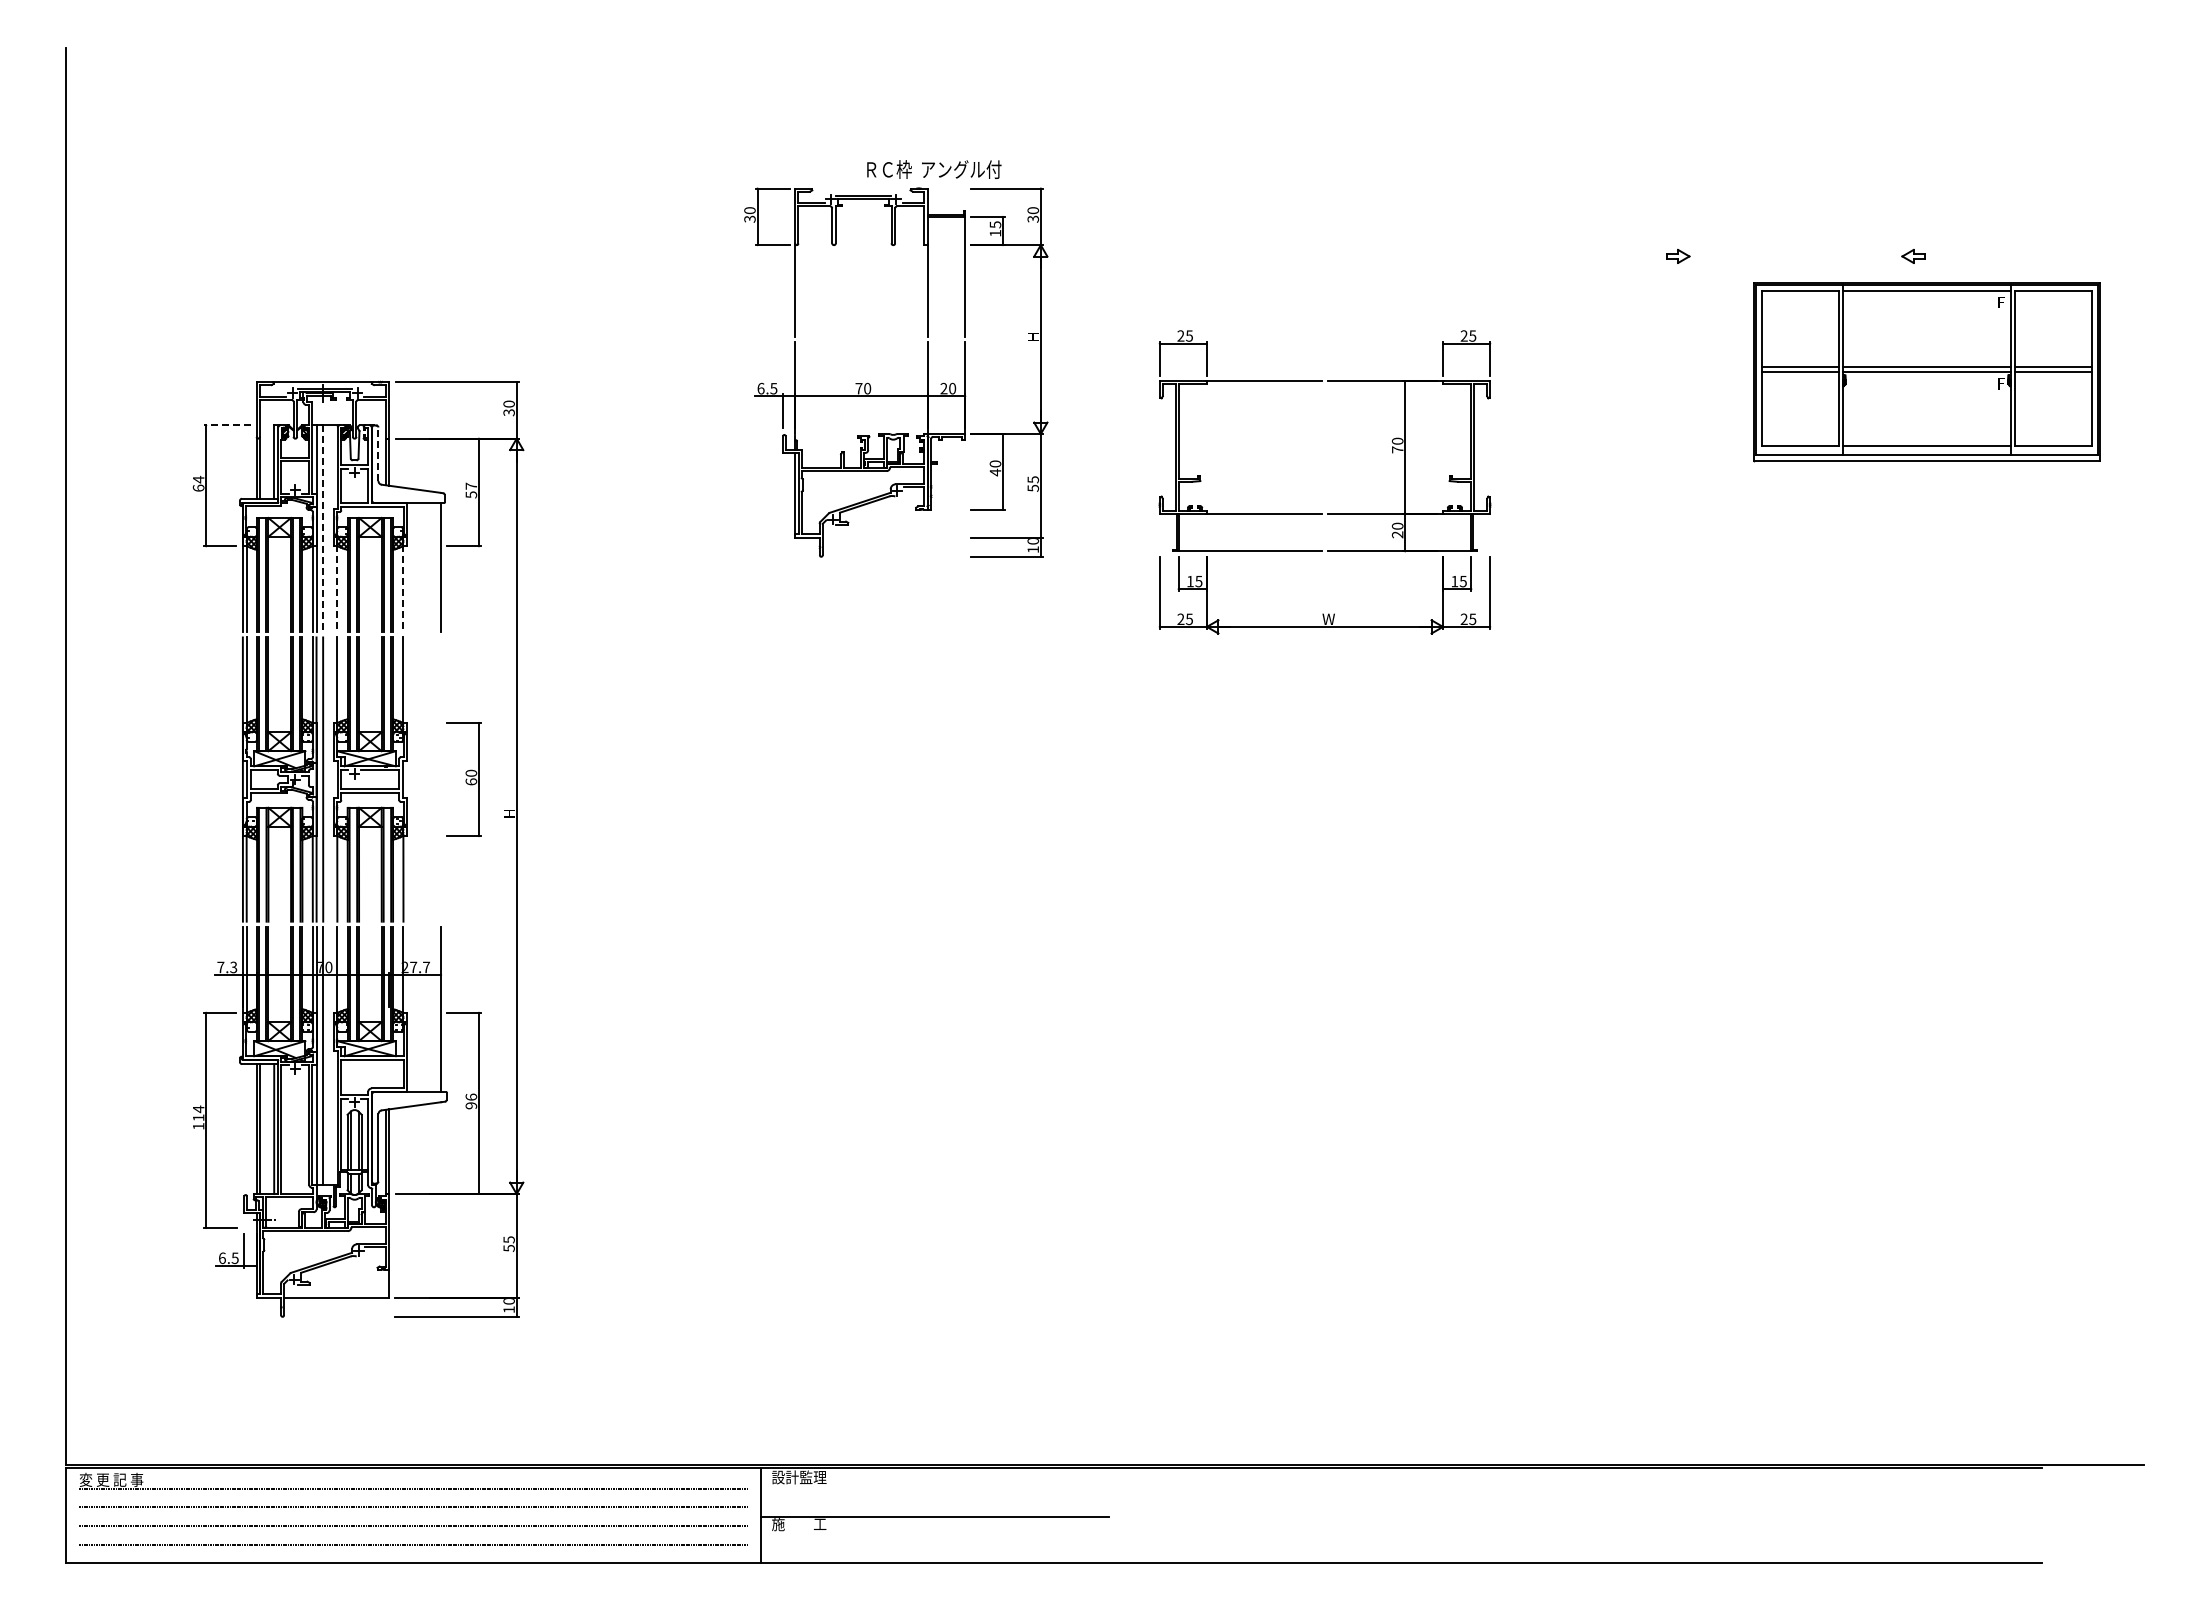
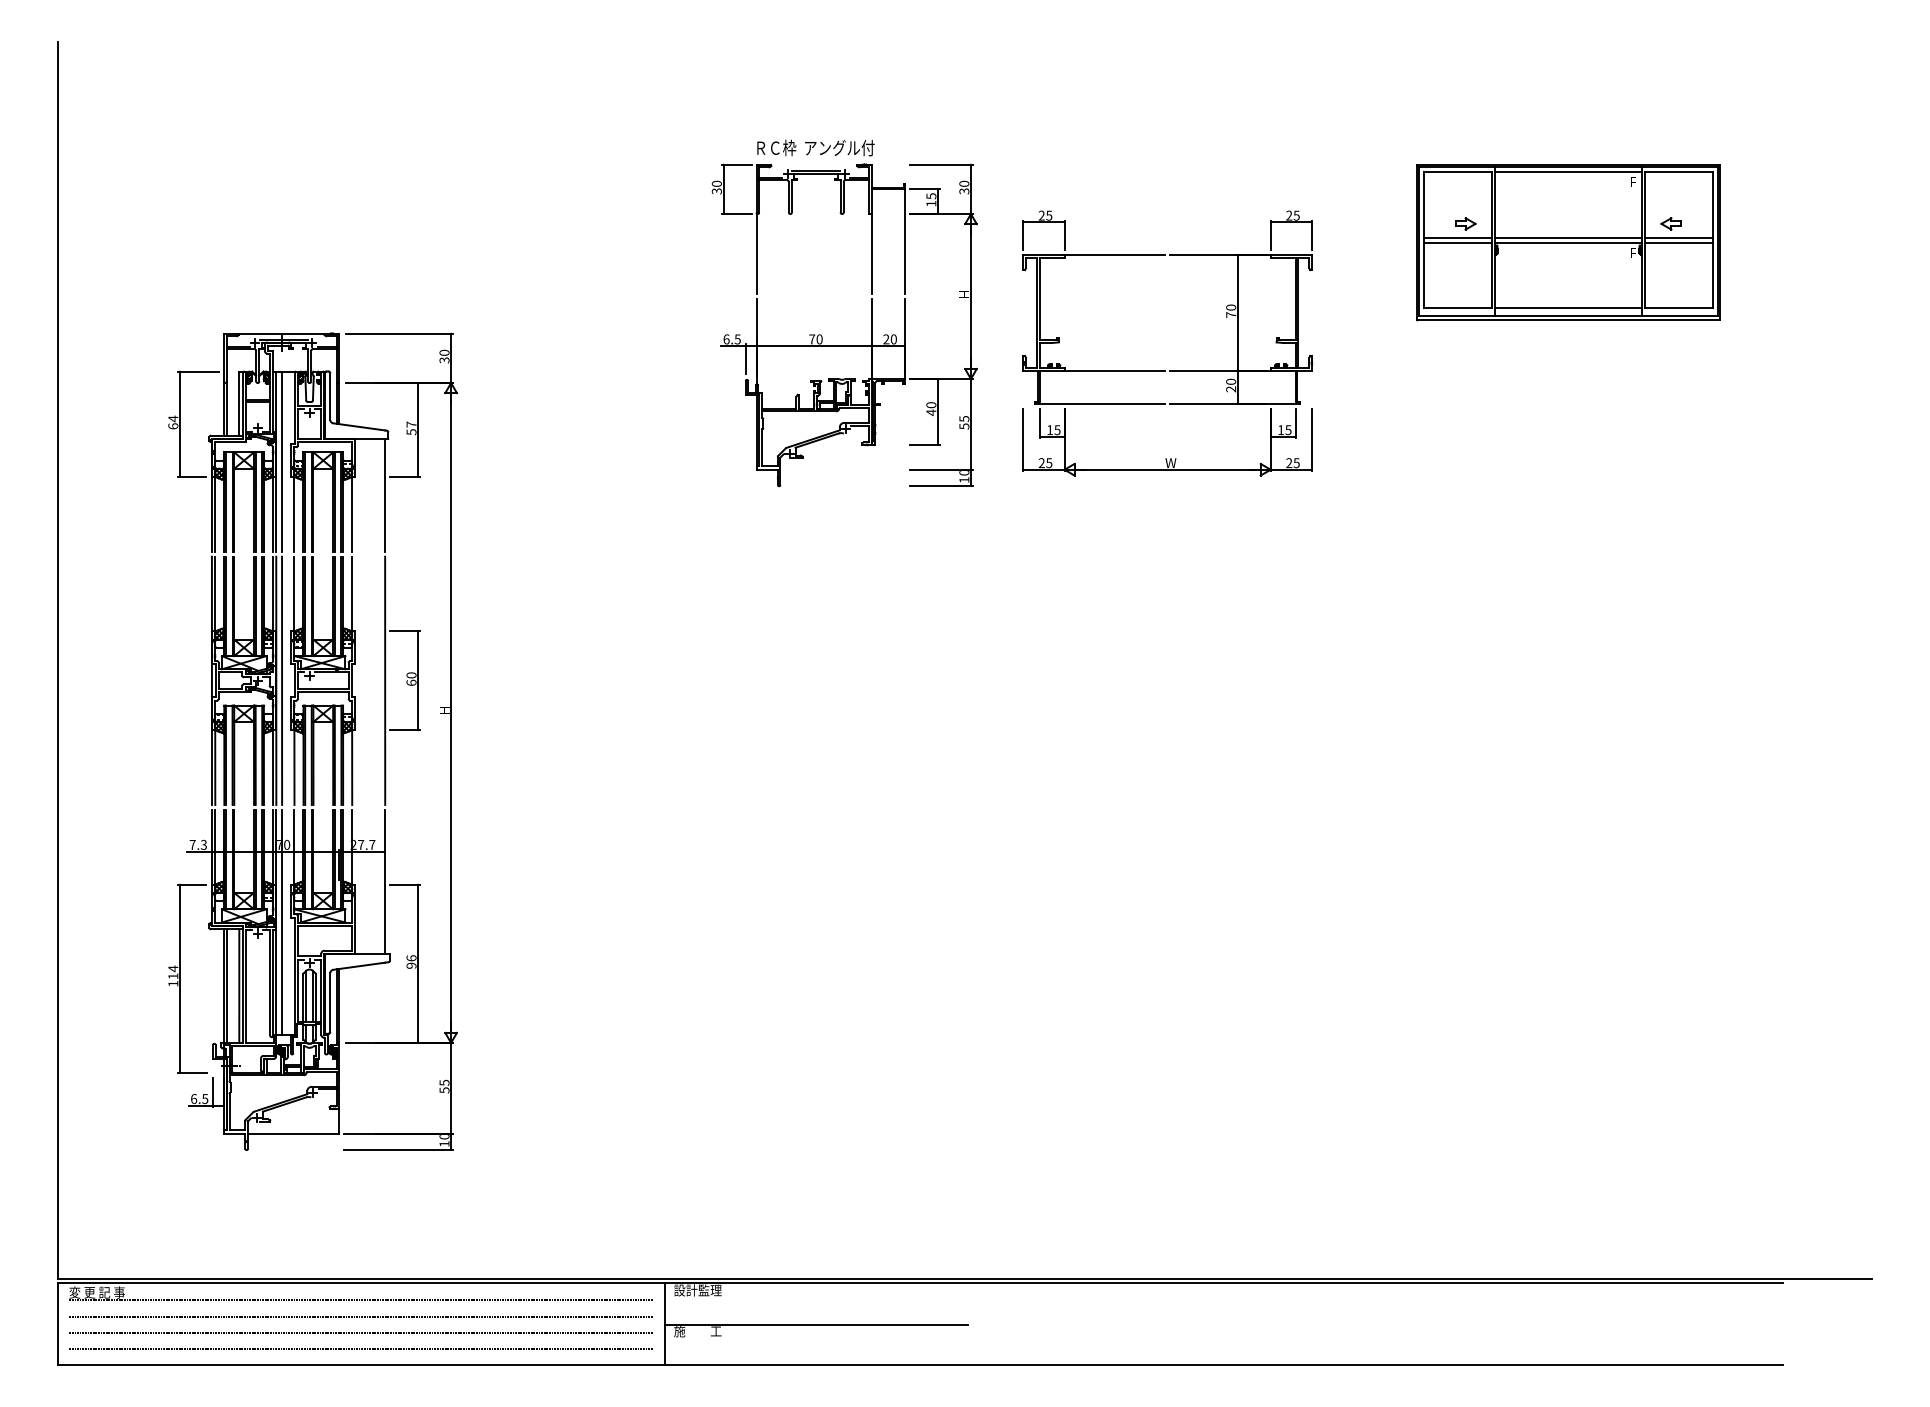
part: (1926, 372) -> (1568, 243), moved
part: (896, 395) -> (844, 345), moved
line: (227, 425) -> (198, 371), dashed -> solid
line: (378, 454) -> (330, 396), dashed -> solid
part: (1322, 513) -> (1165, 370), moved
line: (323, 529) -> (282, 462), dashed -> solid
line: (337, 589) -> (294, 514), dashed -> solid
line: (403, 589) -> (352, 514), dashed -> solid
line: (441, 779) -> (385, 680), added

